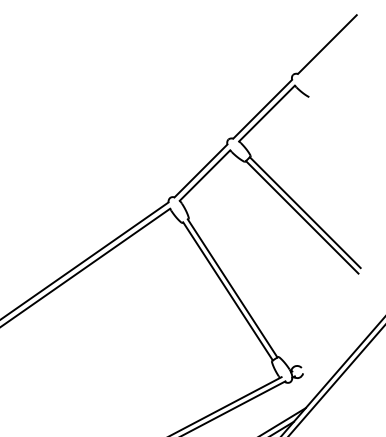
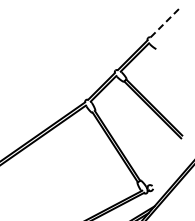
line: (327, 44) -> (165, 22), solid -> dashed

